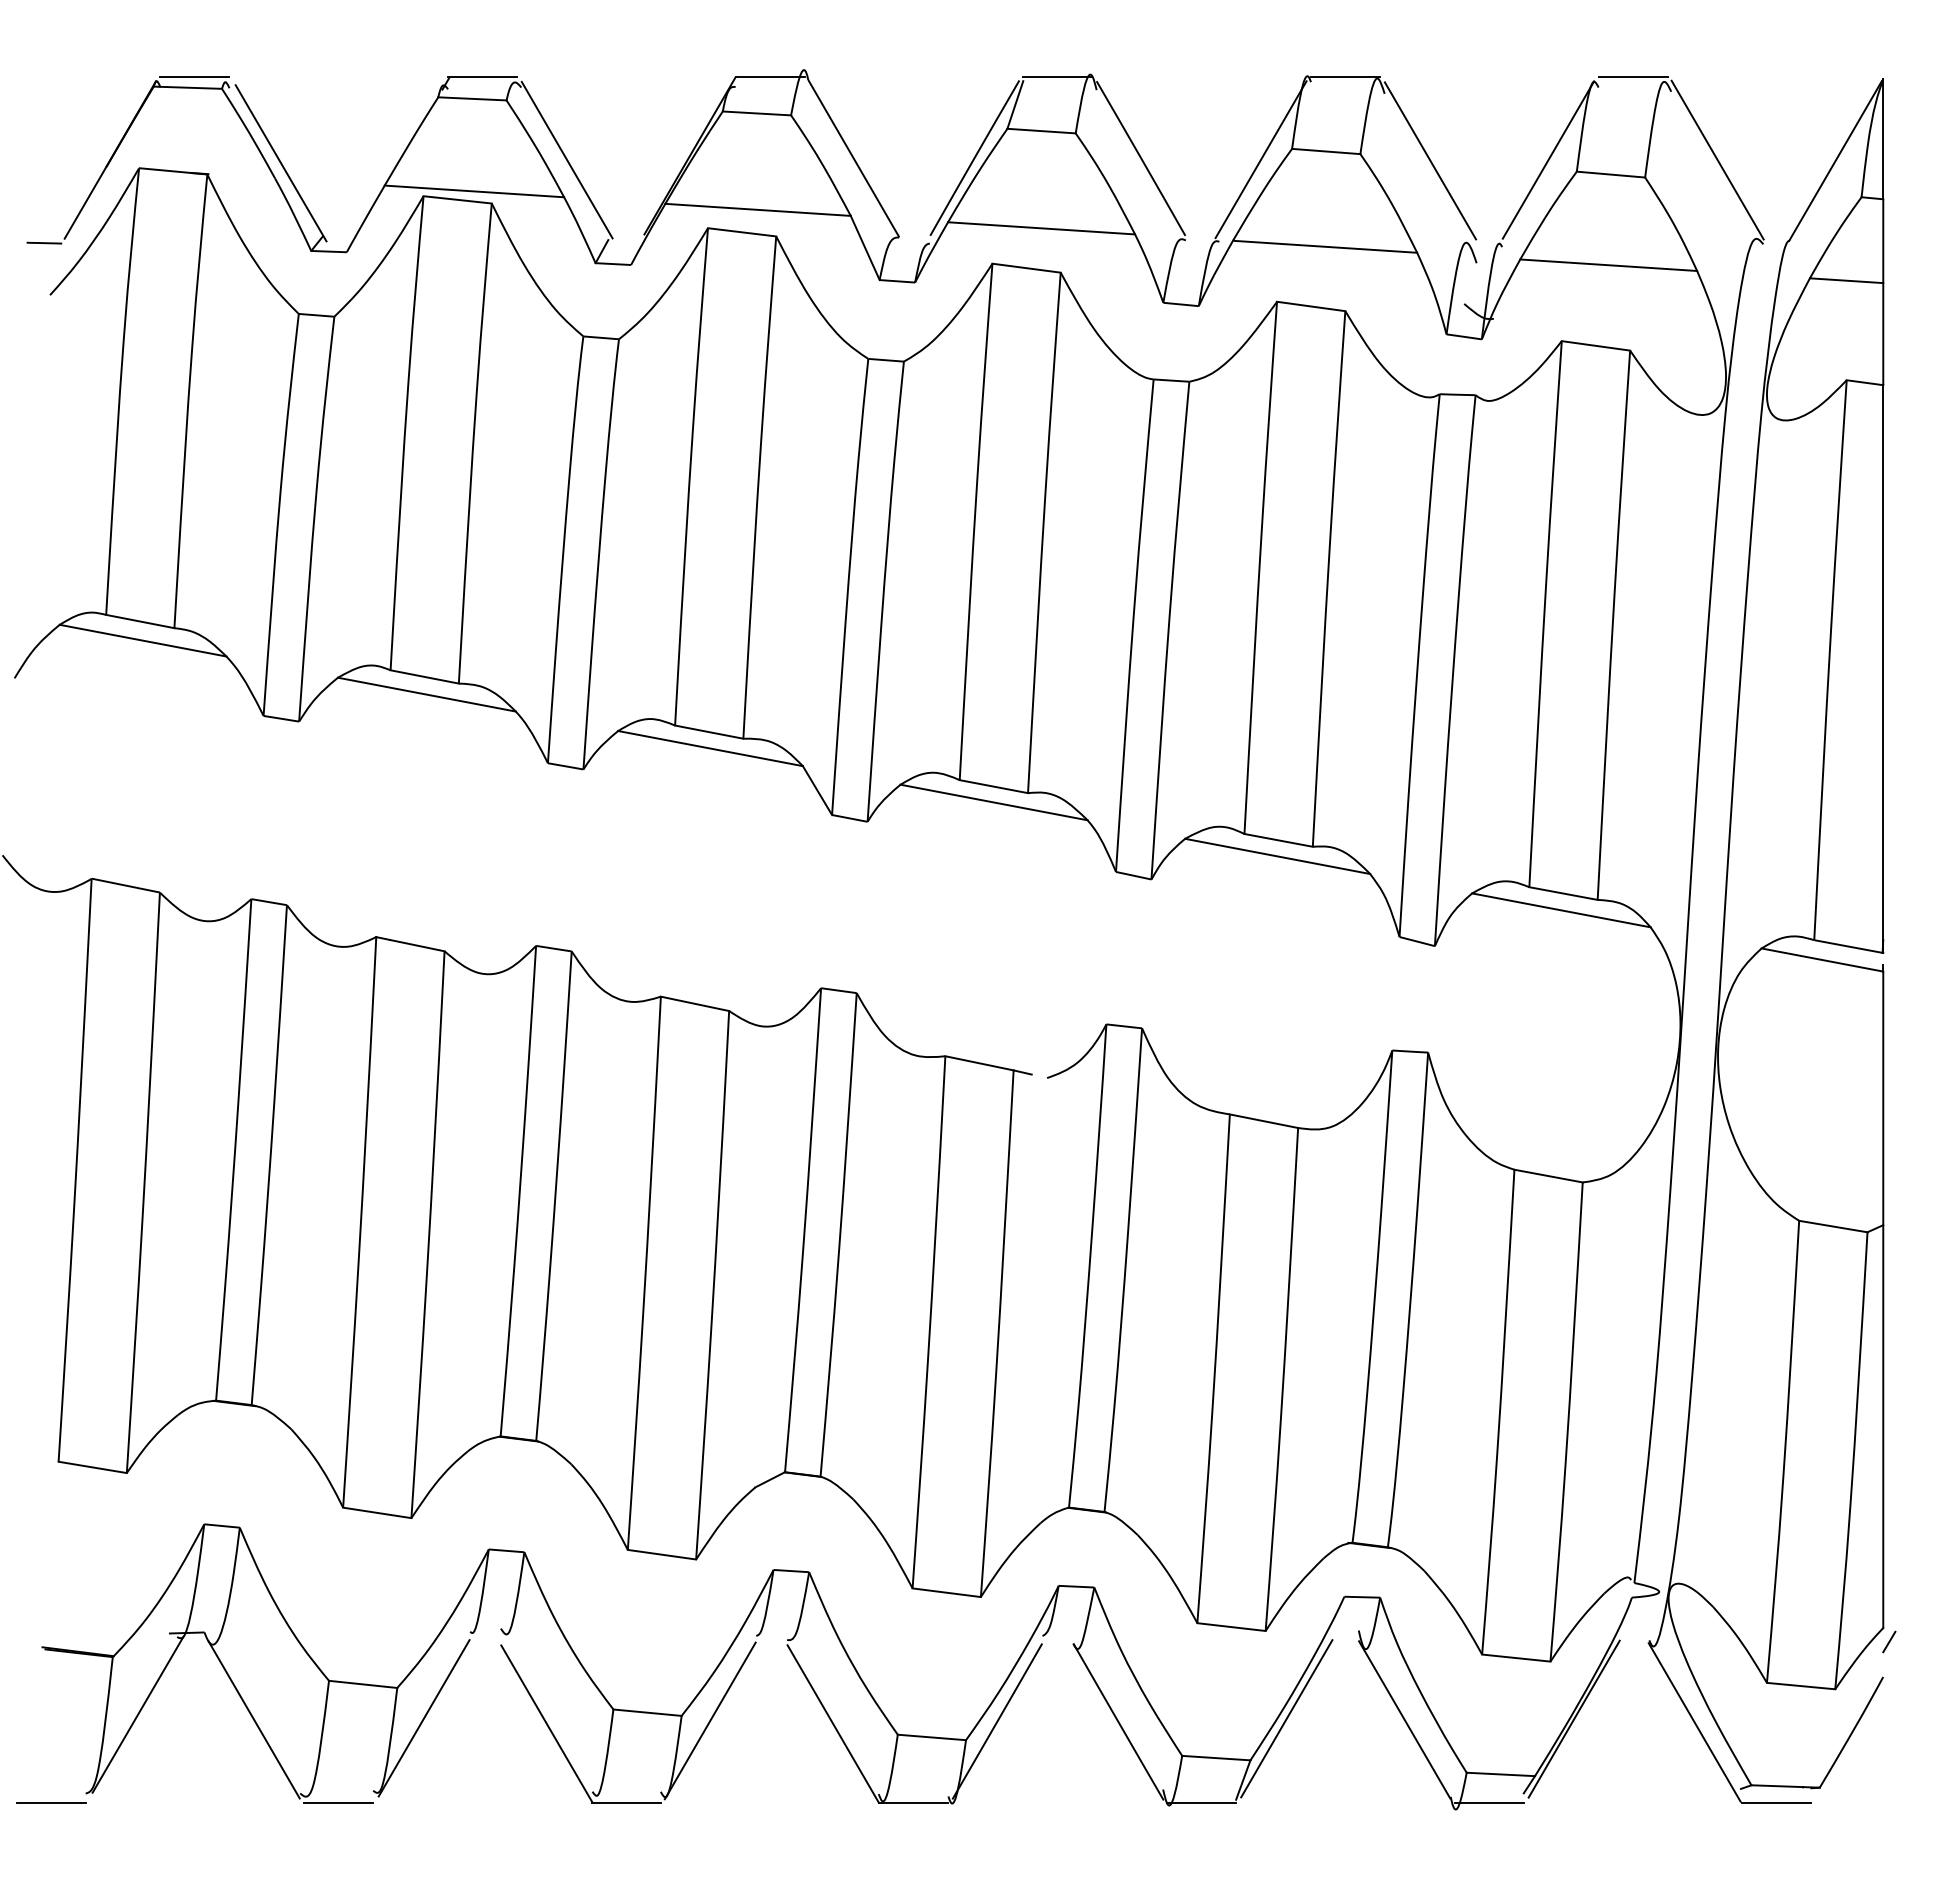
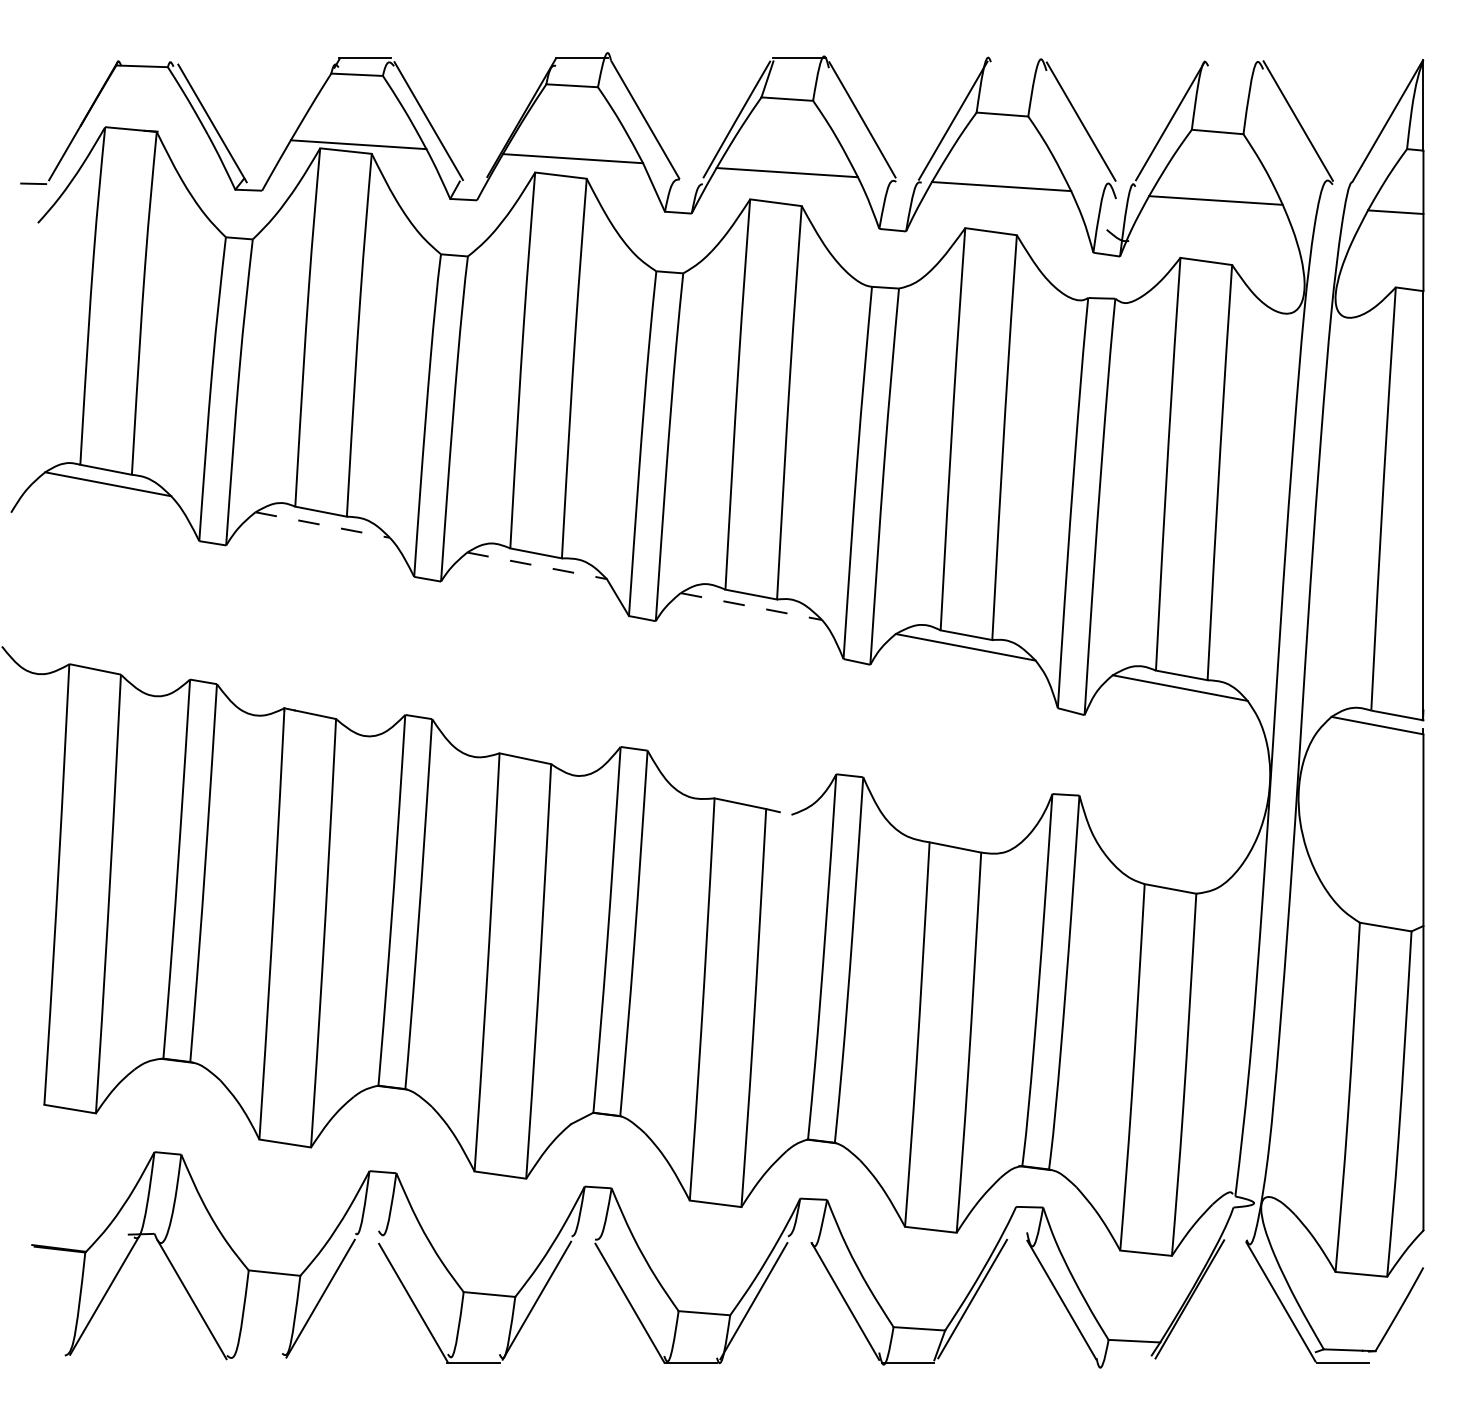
line: (194, 77) -> (147, 58), removed
line: (1344, 77) -> (1016, 58), removed
line: (1632, 77) -> (1233, 58), removed
line: (426, 694) -> (322, 524), solid -> dashed
line: (711, 748) -> (537, 565), solid -> dashed
line: (994, 802) -> (751, 606), solid -> dashed
line: (1889, 1641) -> (1428, 1240), removed
line: (50, 1802) -> (38, 1362), removed
line: (338, 1802) -> (255, 1362), removed
line: (1488, 1802) -> (1125, 1362), removed

